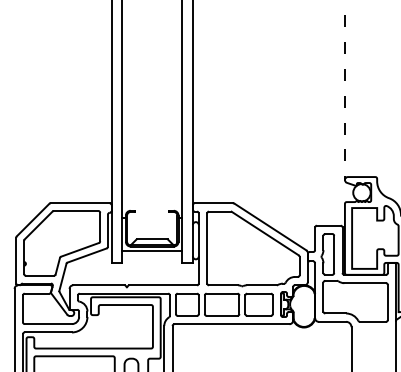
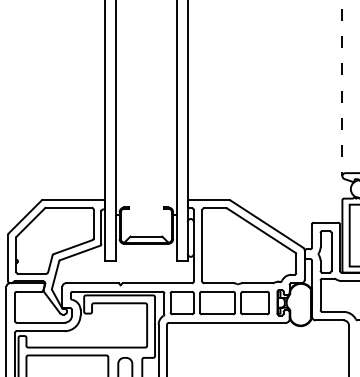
line: (152, 250) -> (146, 247), removed

